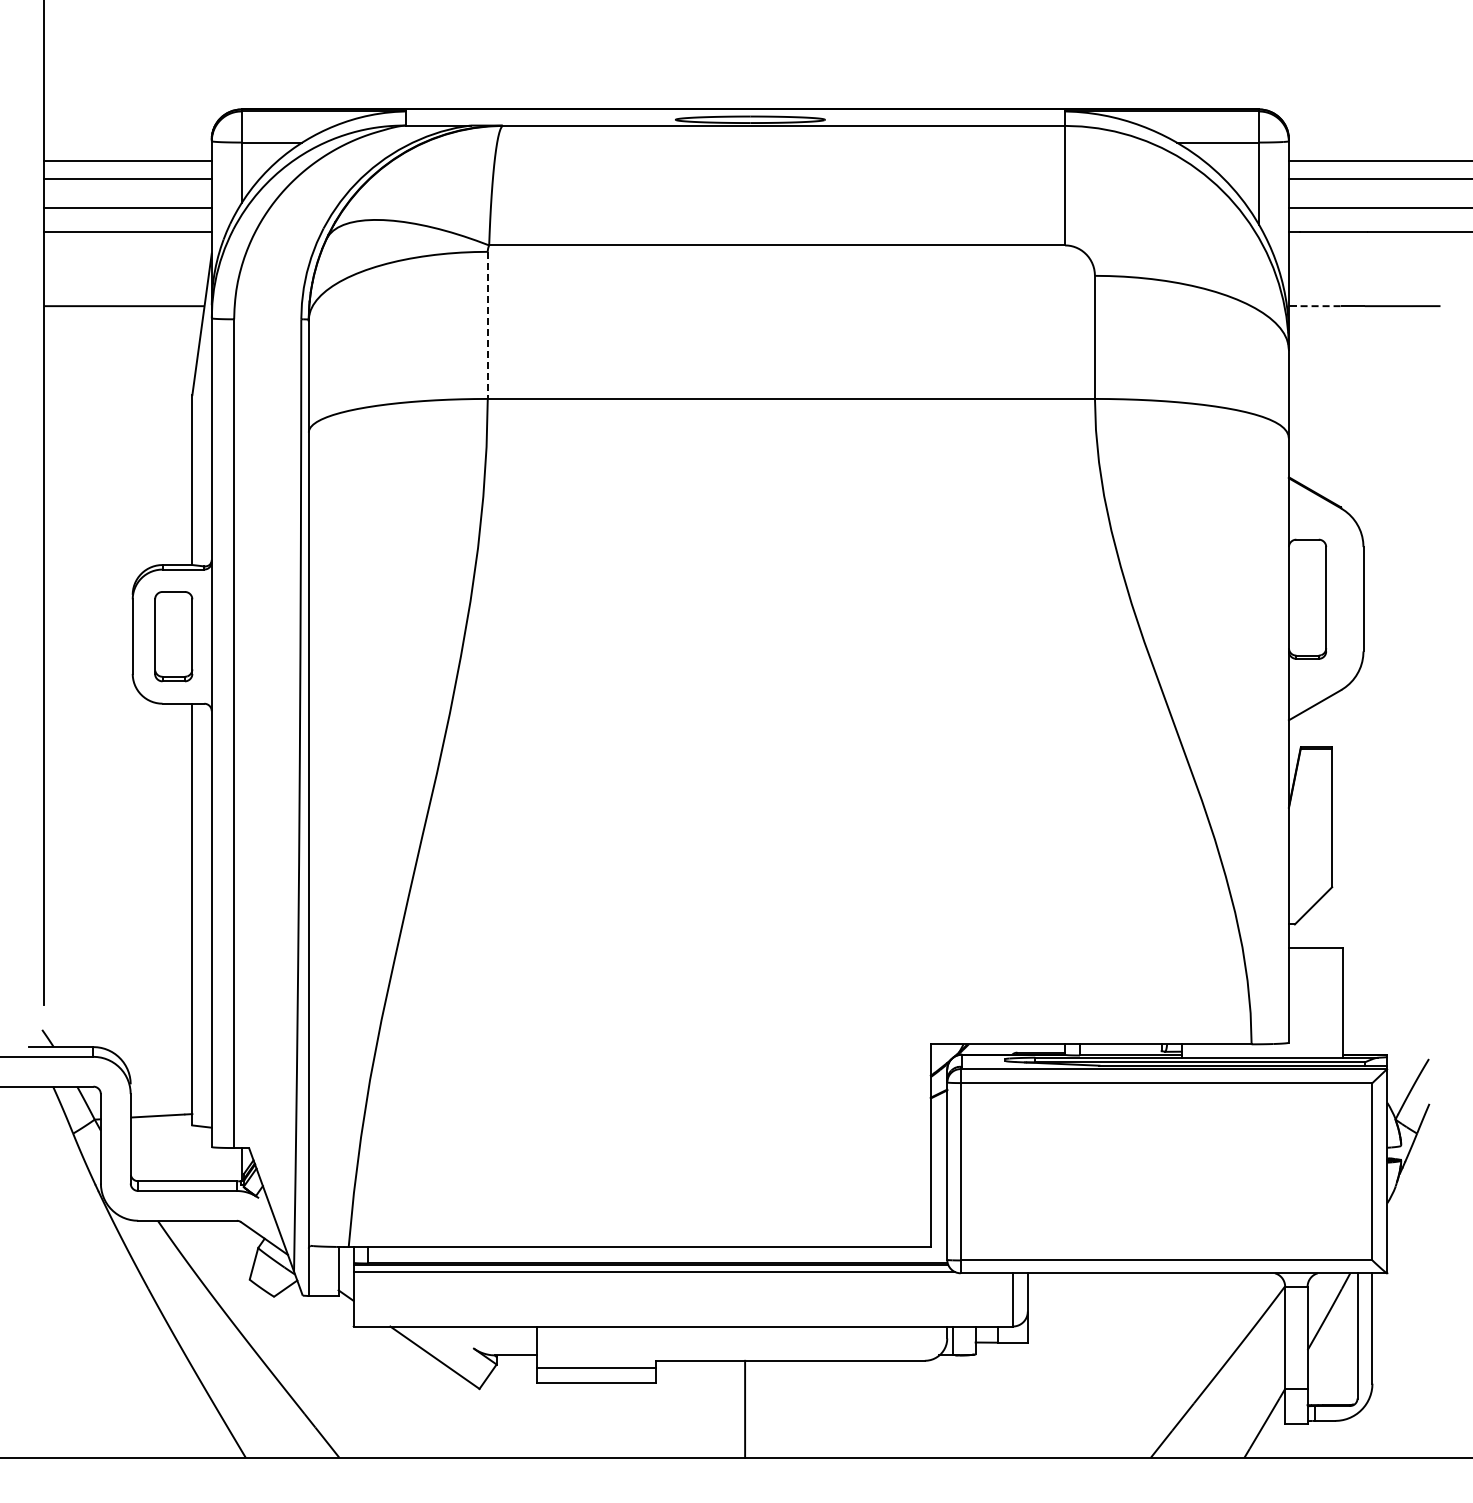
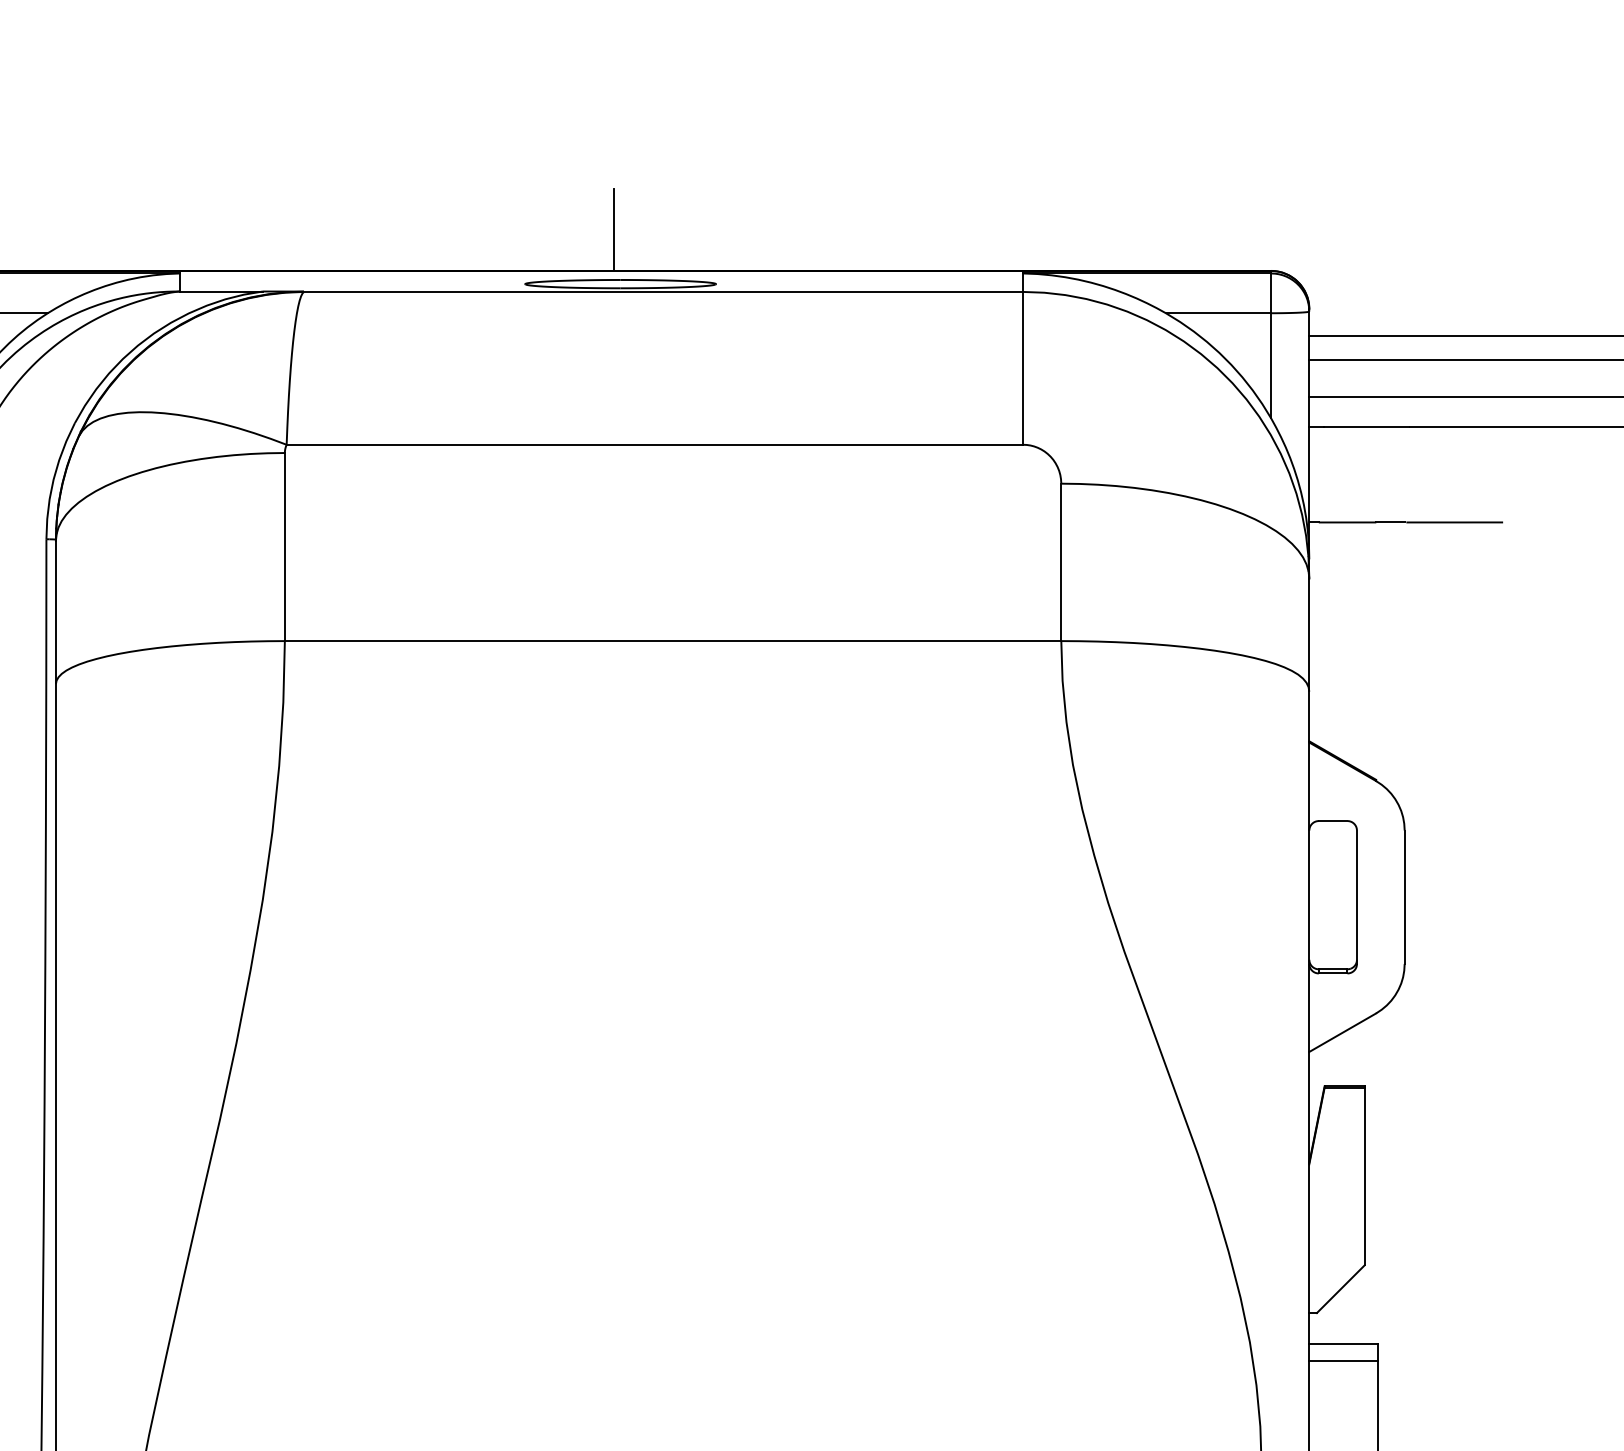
line: (745, 77) -> (614, 230), added
line: (1318, 306) -> (1347, 522), dashed -> solid
line: (487, 325) -> (284, 547), dashed -> solid
line: (1315, 961) -> (1343, 1360), added

